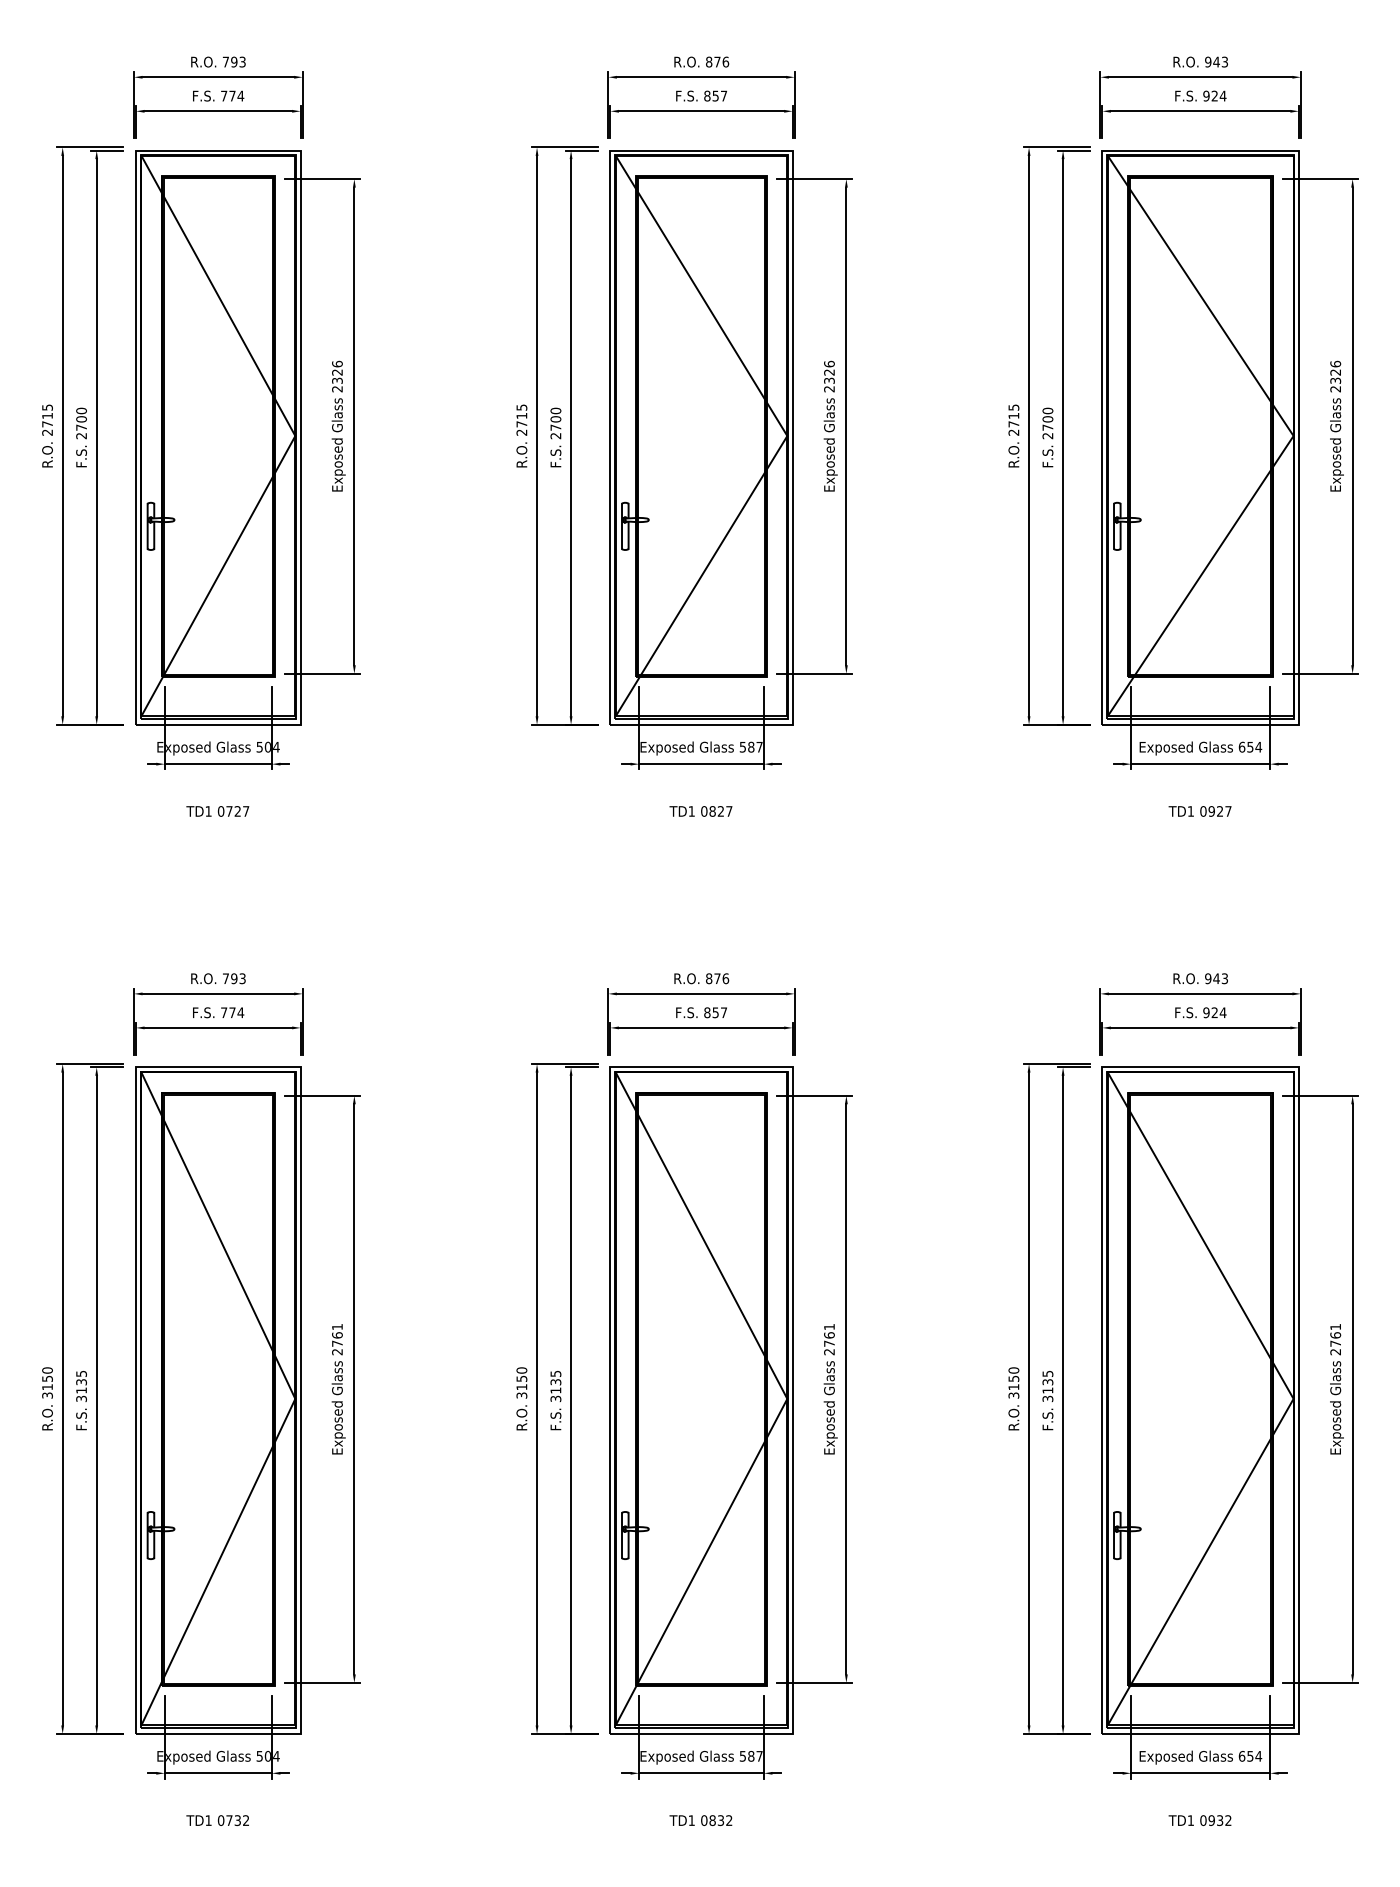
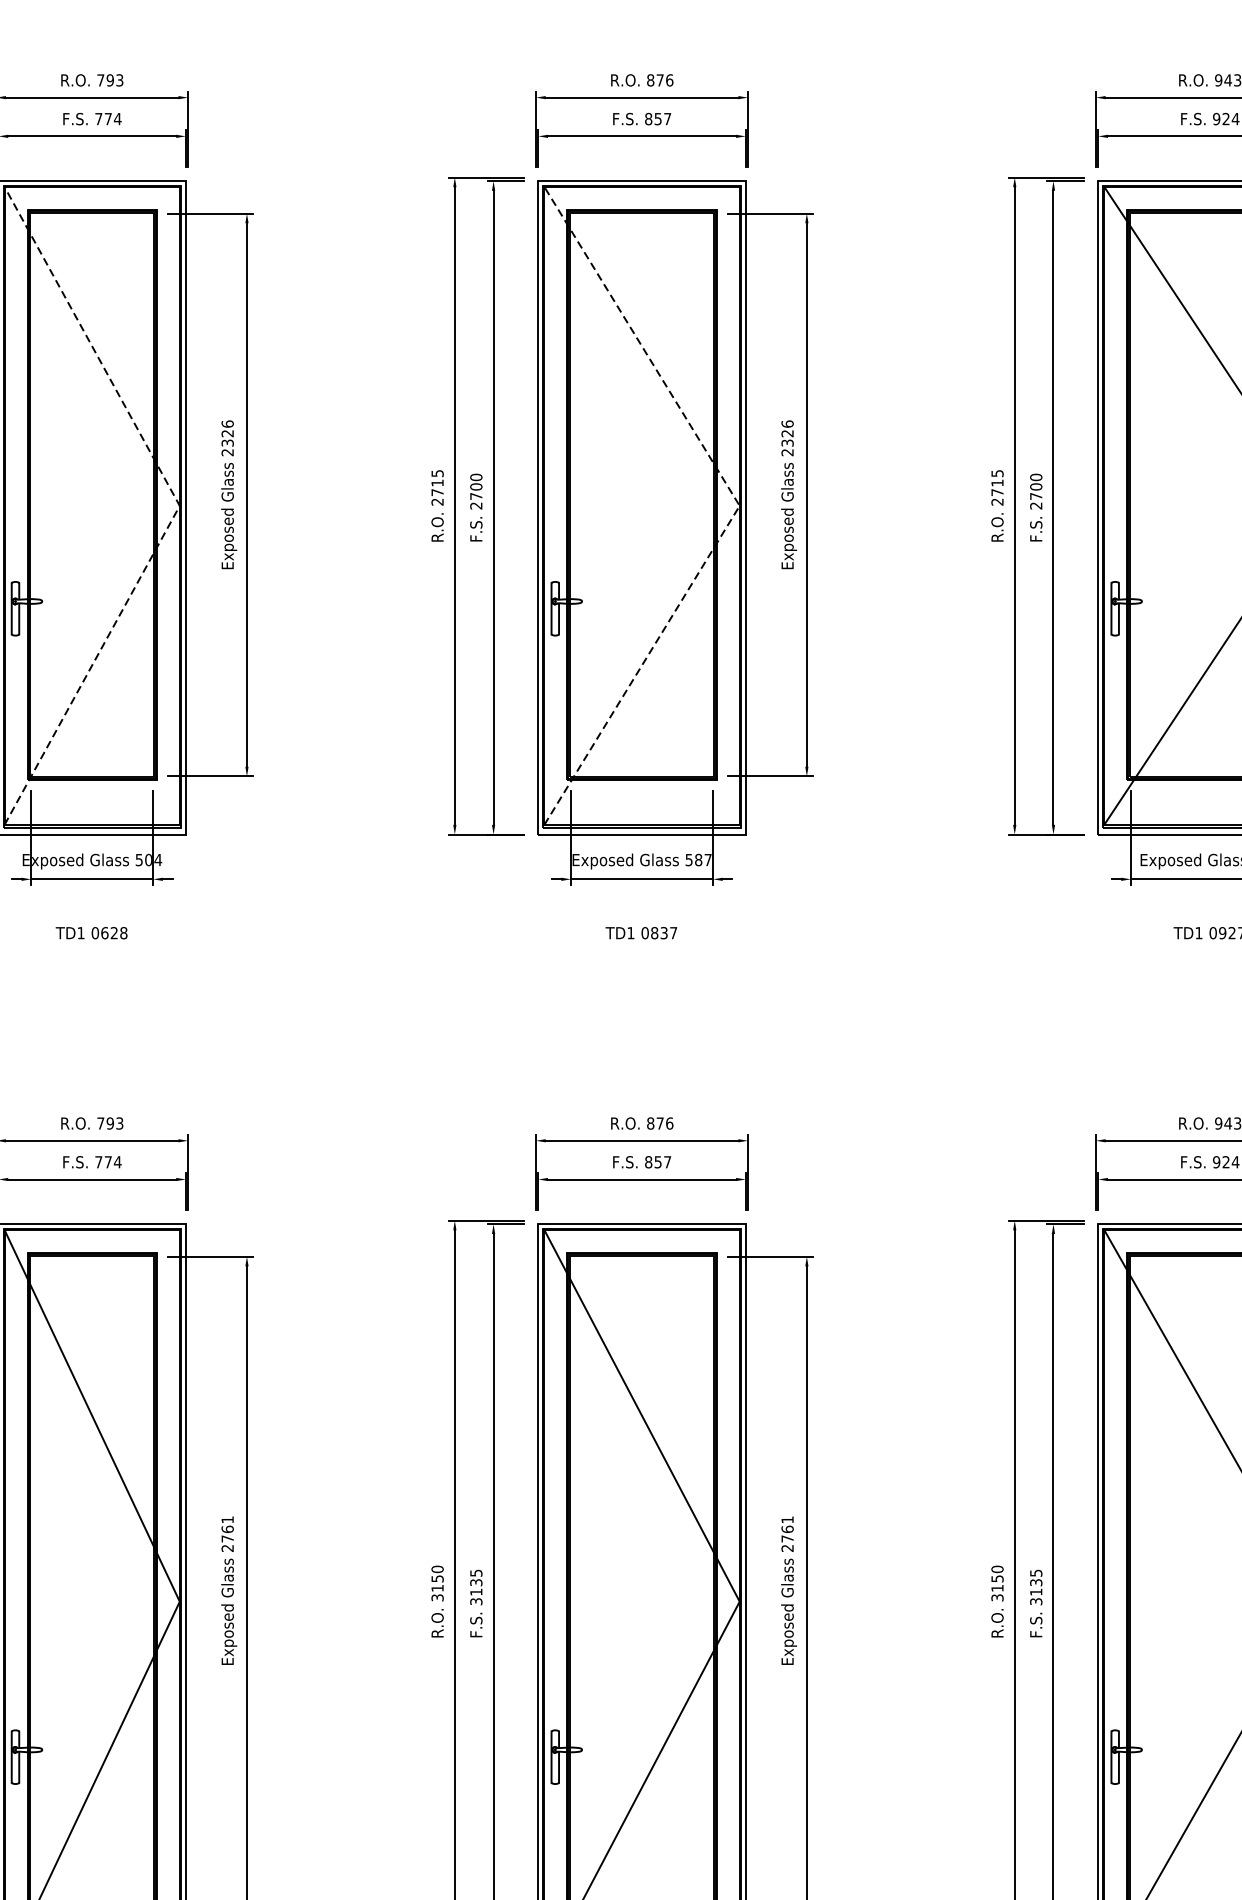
line: (295, 436) -> (179, 506), solid -> dashed
line: (787, 436) -> (739, 506), solid -> dashed
text: (237, 811) -> (113, 933), 0727 -> 0628
text: (720, 811) -> (663, 933), 0827 -> 0837

